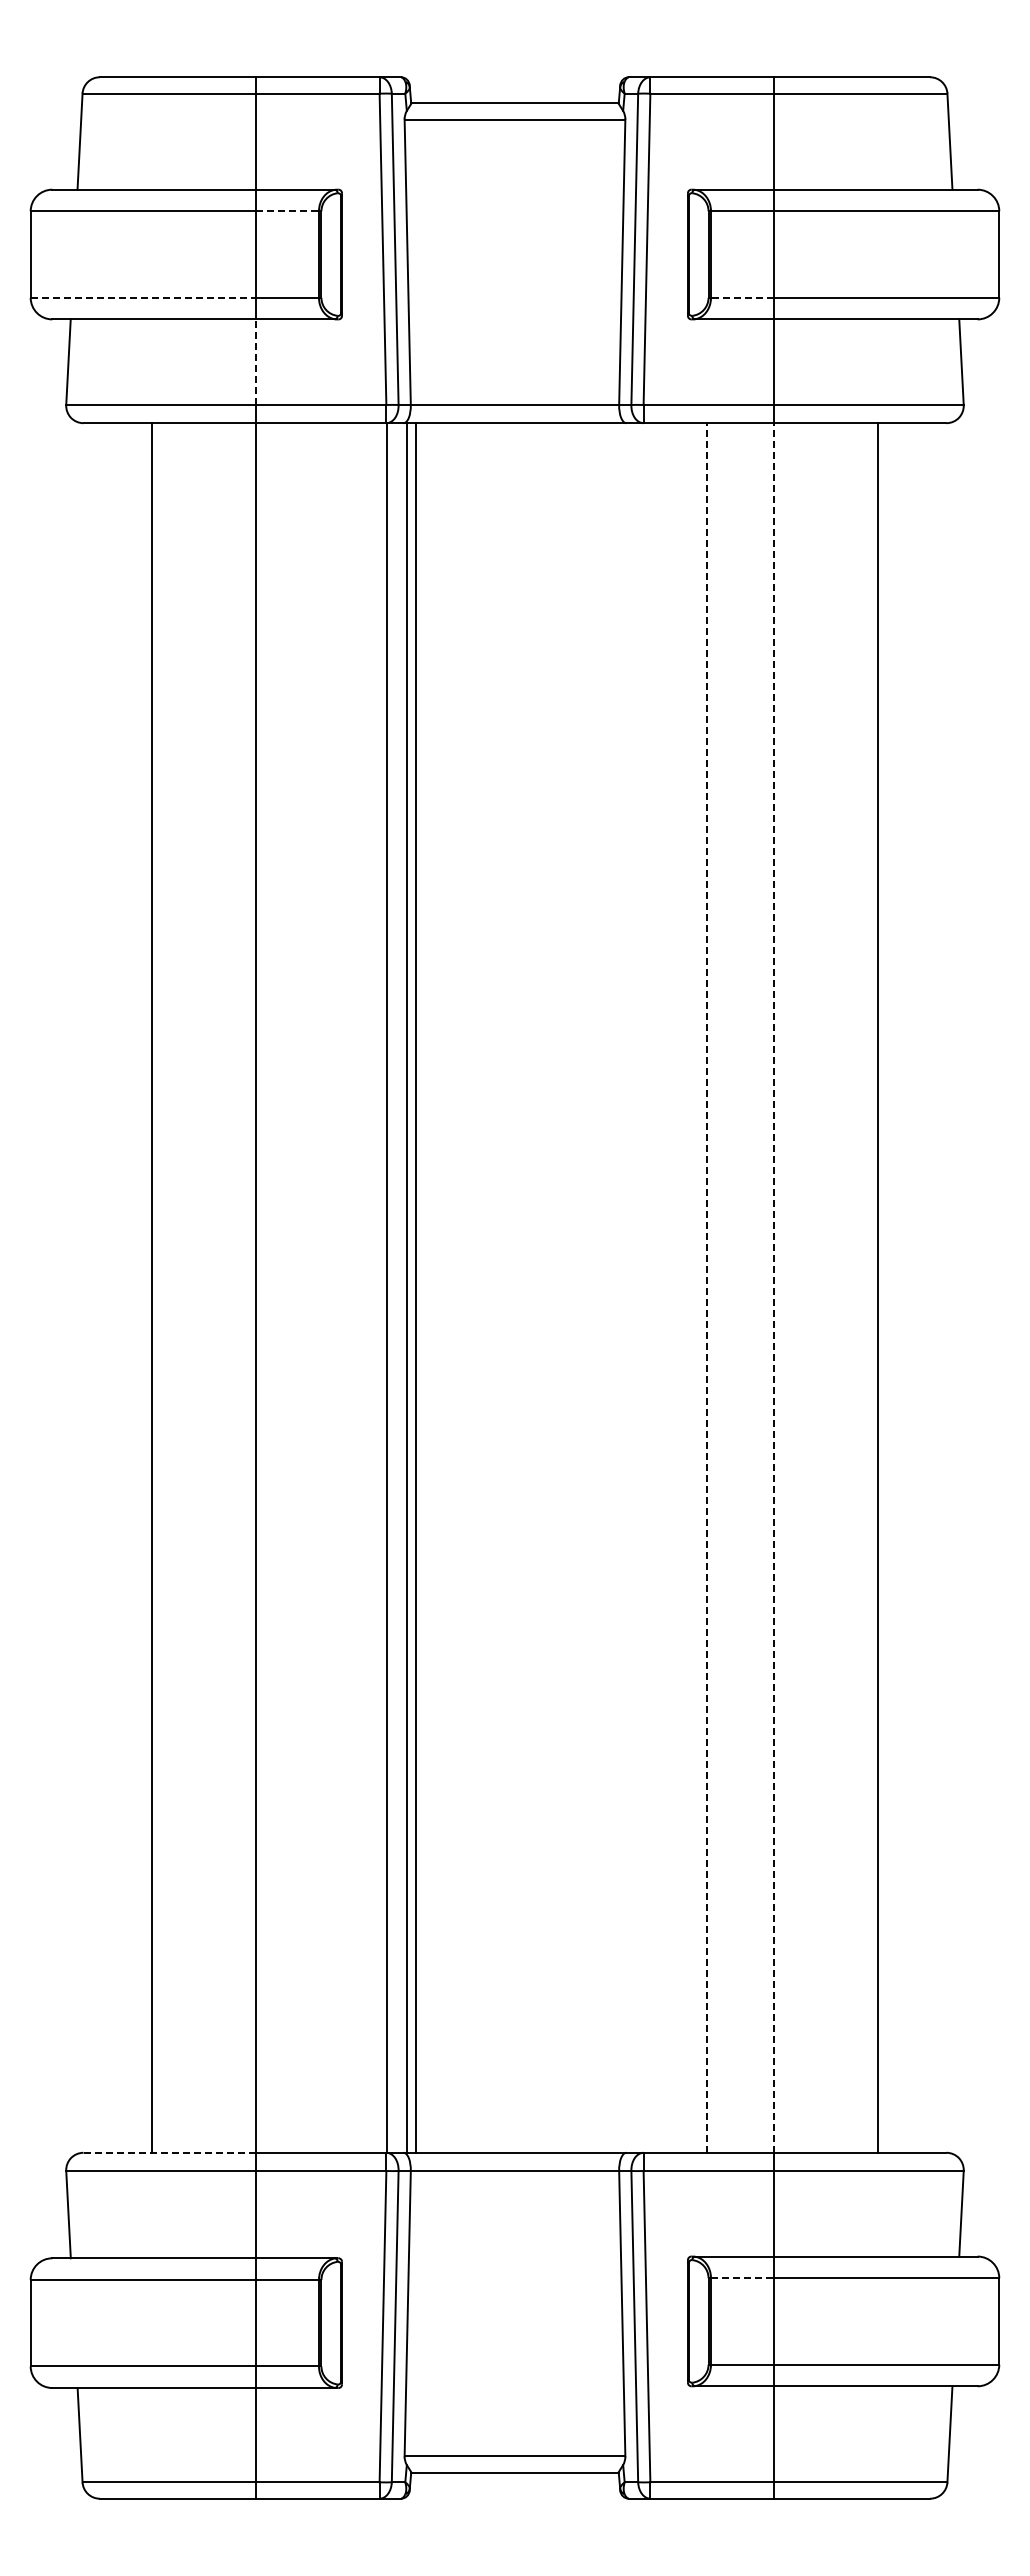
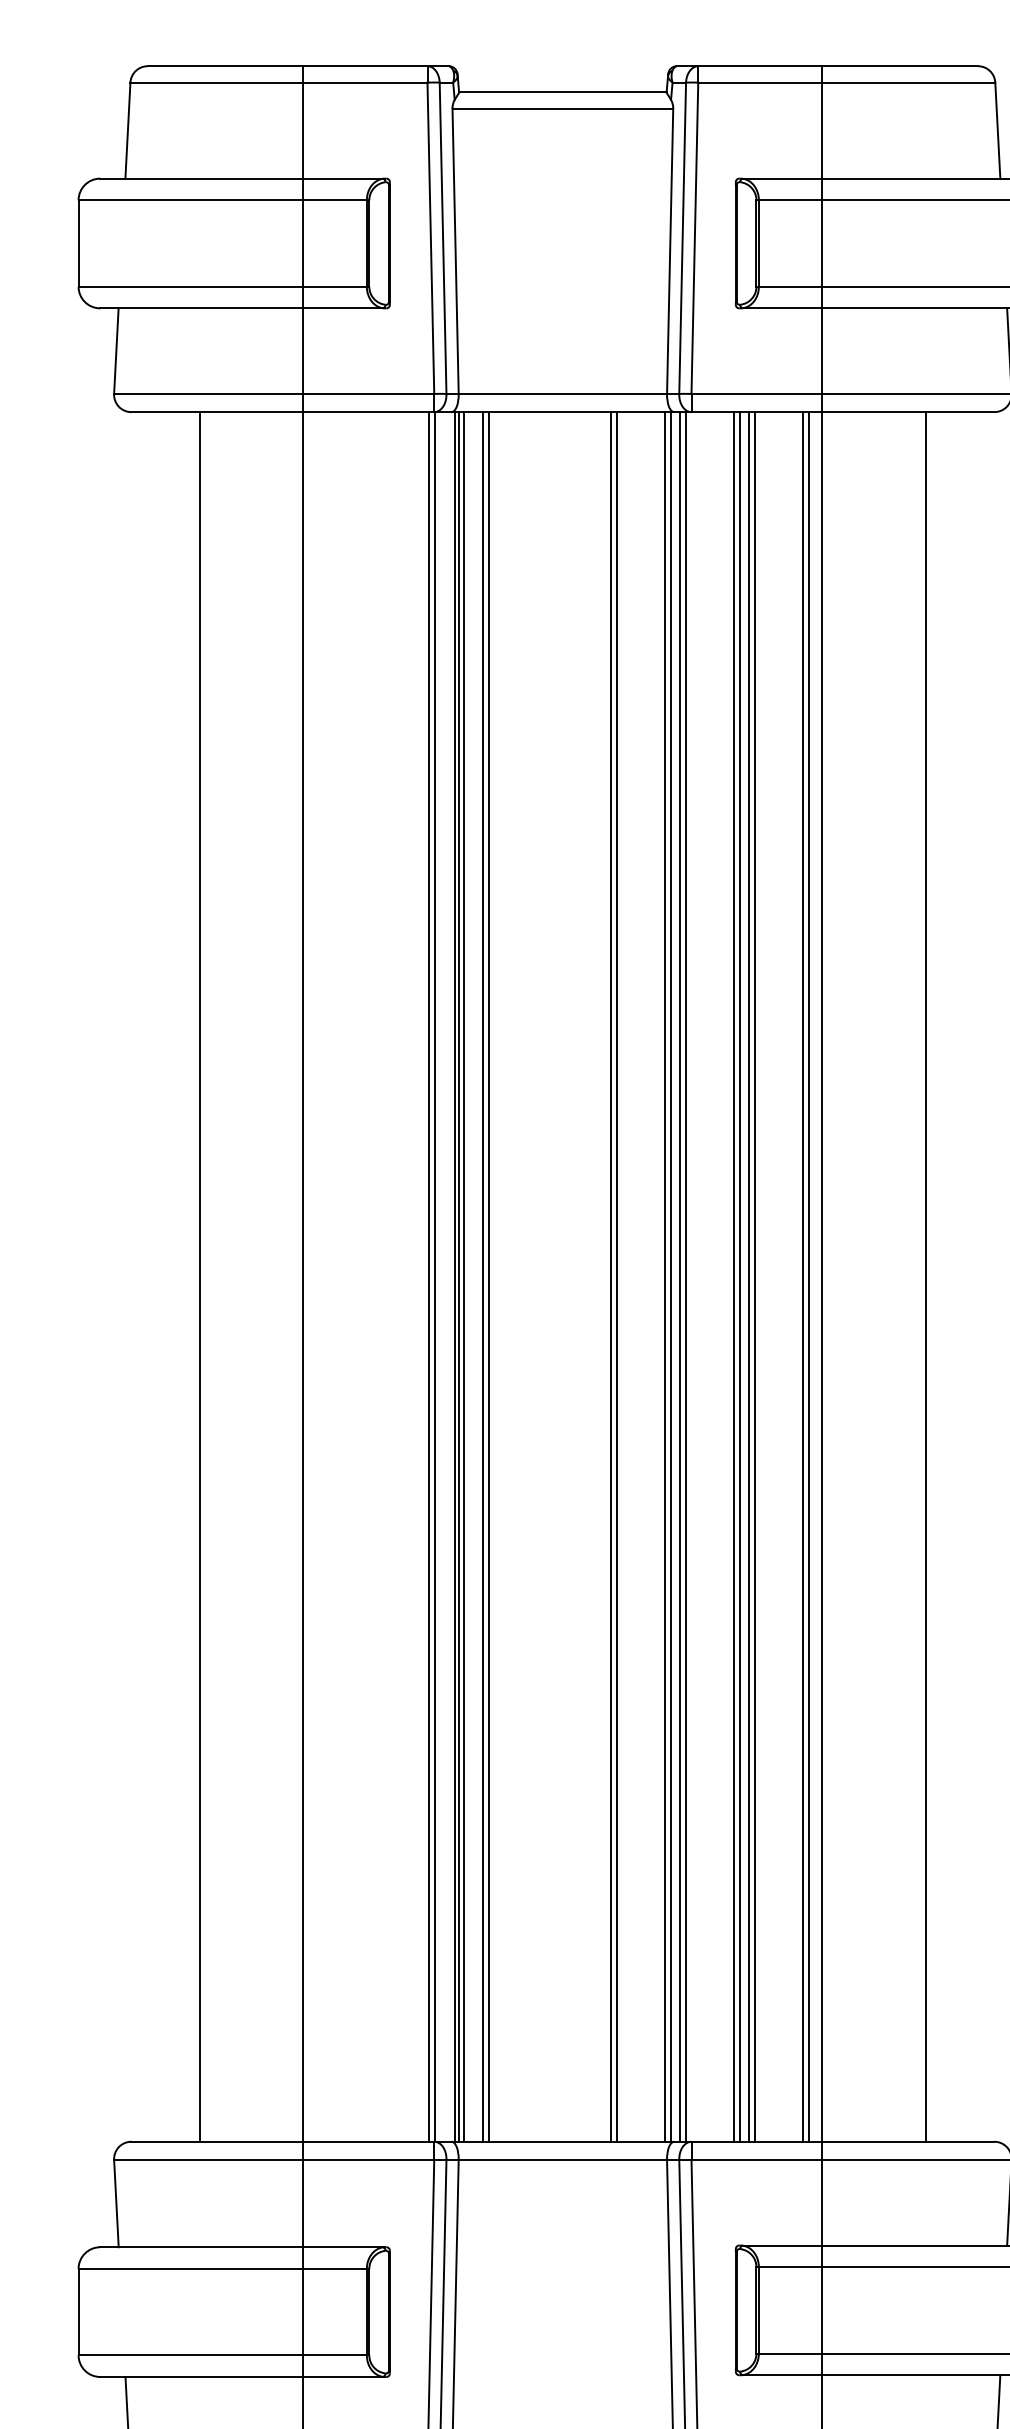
line: (287, 211) -> (335, 200), dashed -> solid
line: (143, 297) -> (191, 286), dashed -> solid
line: (742, 297) -> (790, 286), dashed -> solid
line: (255, 362) -> (303, 351), dashed -> solid
line: (381, 1287) -> (429, 1276), added
line: (411, 1287) -> (459, 1276), added
line: (435, 1287) -> (483, 1276), added
line: (441, 1287) -> (489, 1276), added
line: (562, 1287) -> (610, 1276), added
line: (568, 1287) -> (616, 1276), added
line: (616, 1287) -> (664, 1276), added
line: (622, 1287) -> (670, 1276), added
line: (632, 1287) -> (680, 1276), added
line: (638, 1287) -> (686, 1276), added
line: (686, 1287) -> (734, 1276), added
line: (692, 1287) -> (740, 1276), added
line: (701, 1287) -> (749, 1276), added
line: (707, 1287) -> (755, 1276), dashed -> solid
line: (755, 1287) -> (803, 1276), added
line: (761, 1287) -> (809, 1276), added
line: (774, 1287) -> (822, 1276), dashed -> solid
line: (170, 2152) -> (218, 2141), dashed -> solid
line: (742, 2278) -> (790, 2267), dashed -> solid

